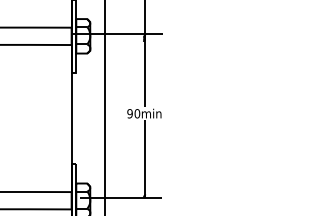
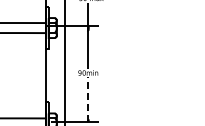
line: (144, 159) -> (88, 99), solid -> dashed

